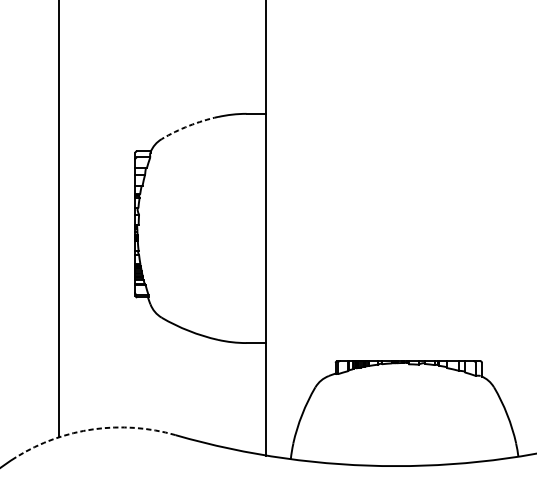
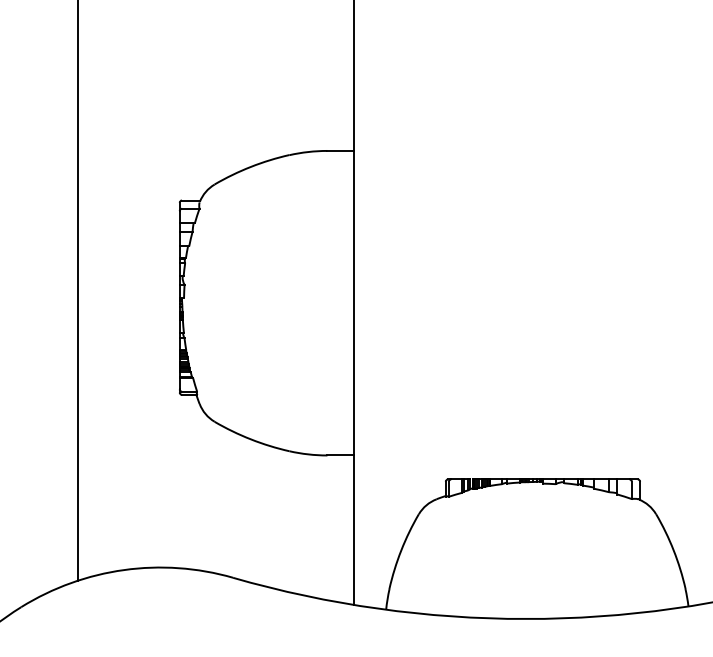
arc: (188, 125) -> (250, 166), dashed -> solid
arc: (93, 429) -> (124, 570), dashed -> solid

